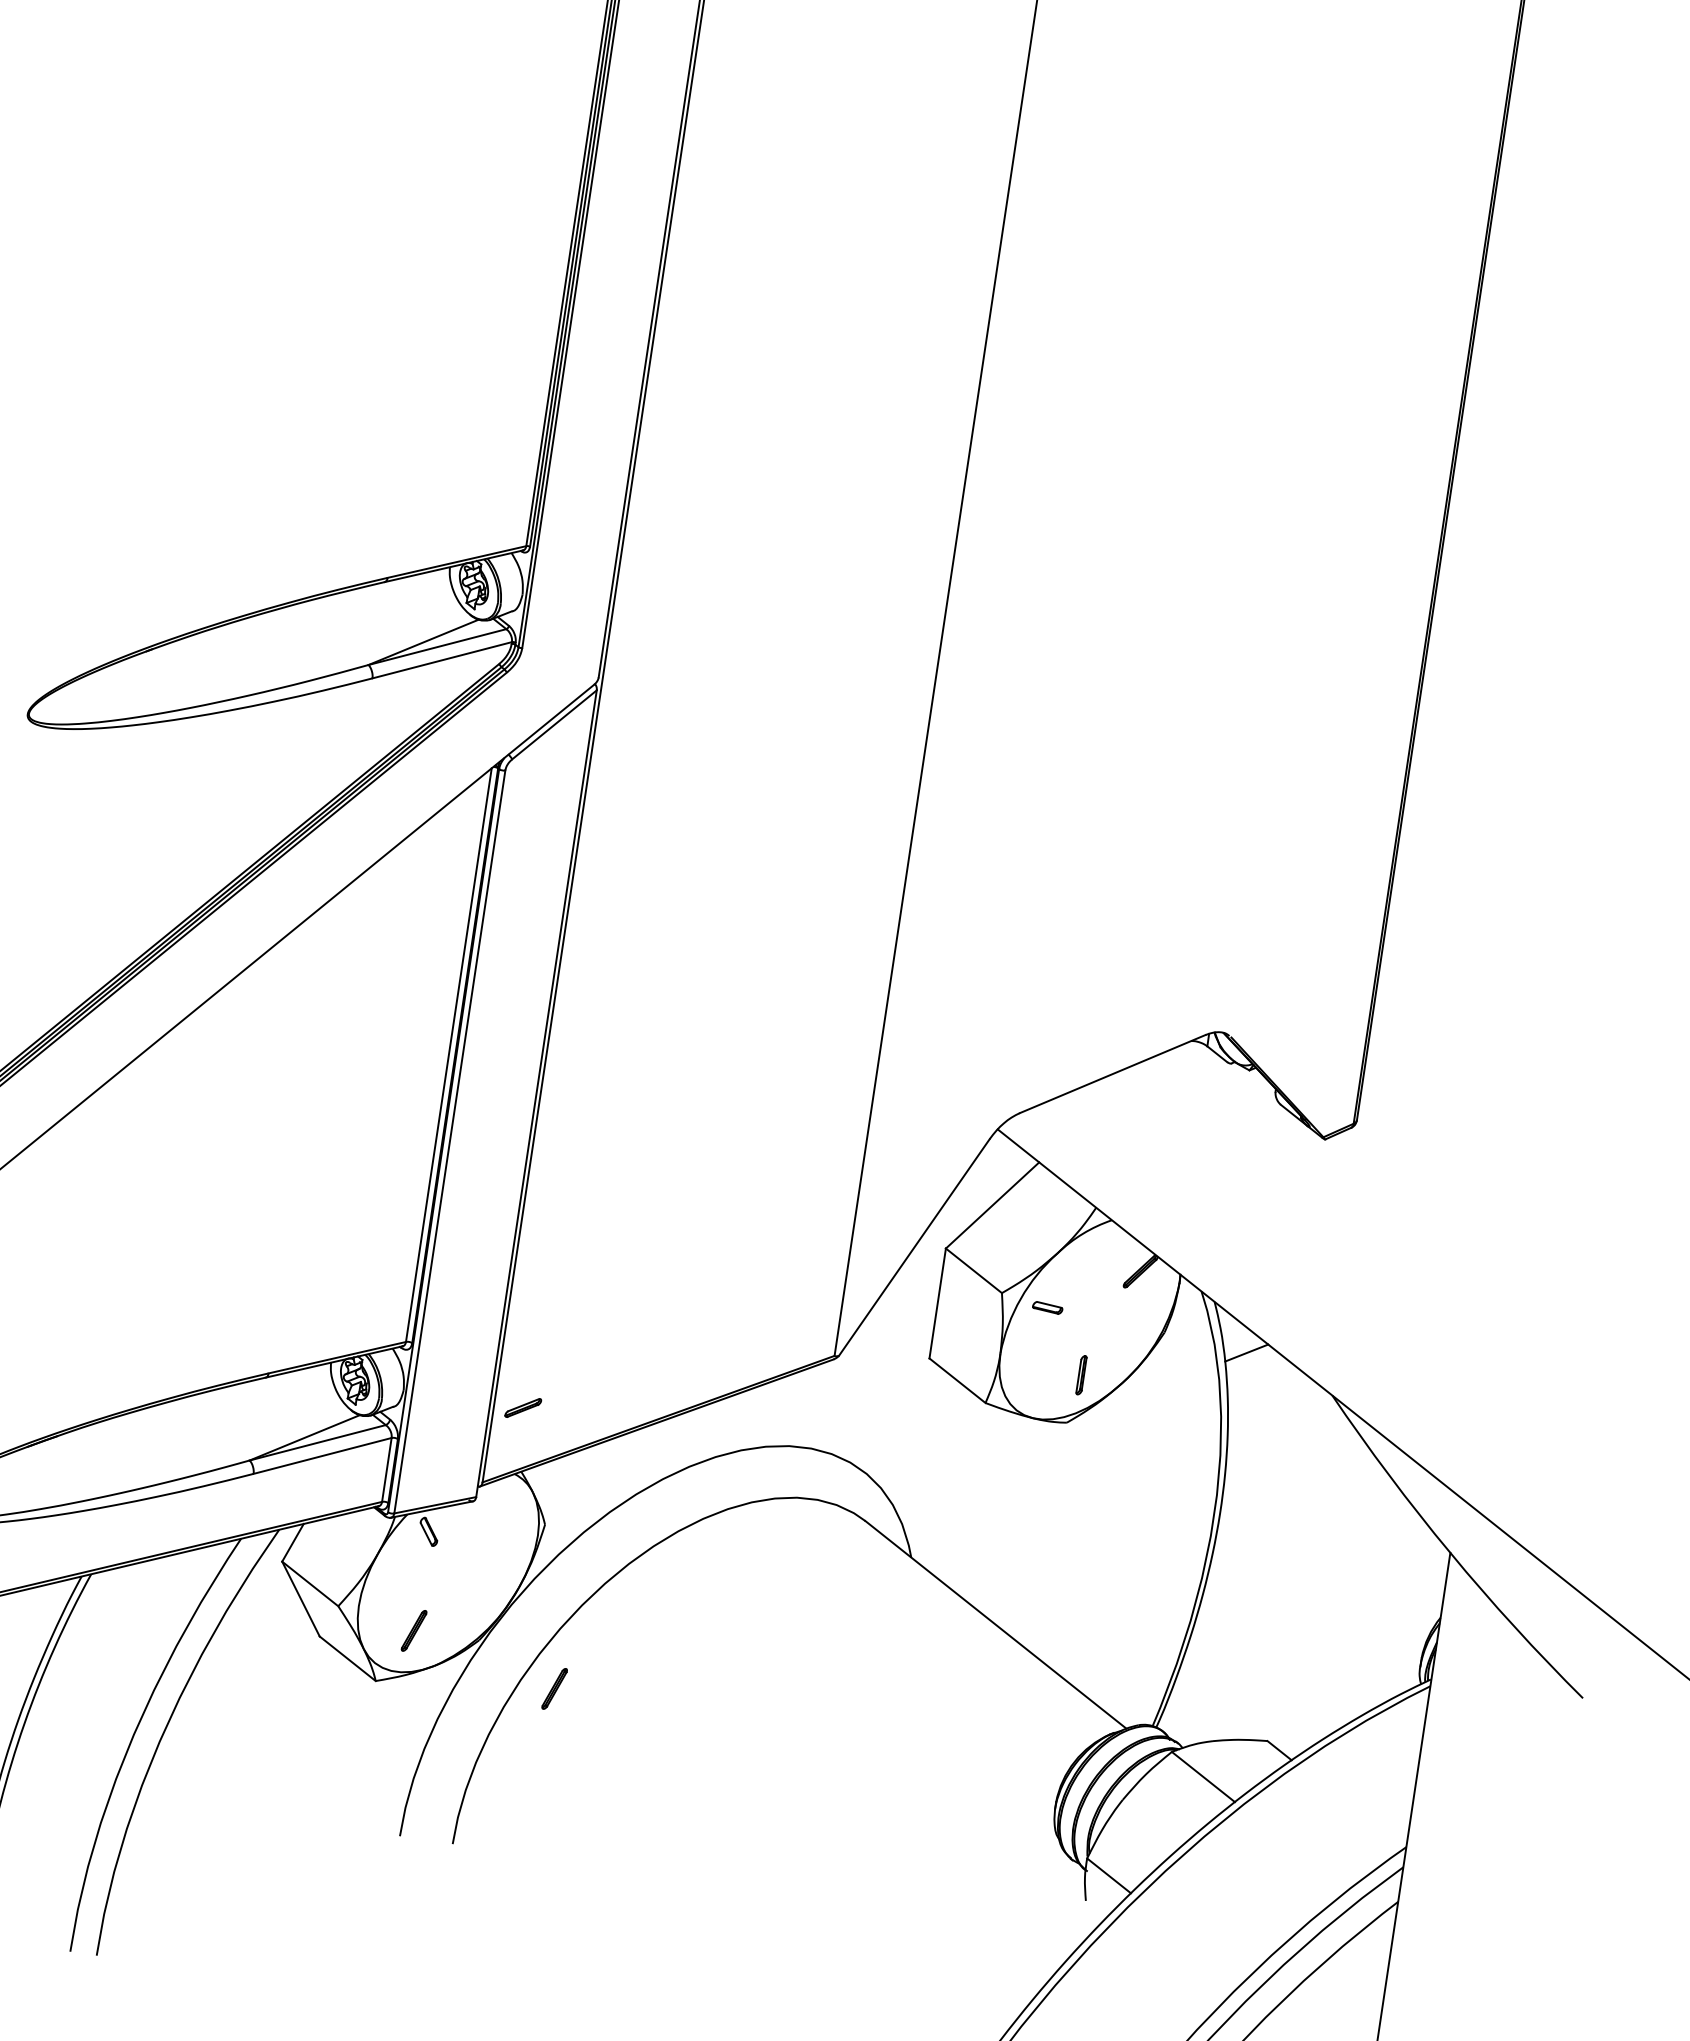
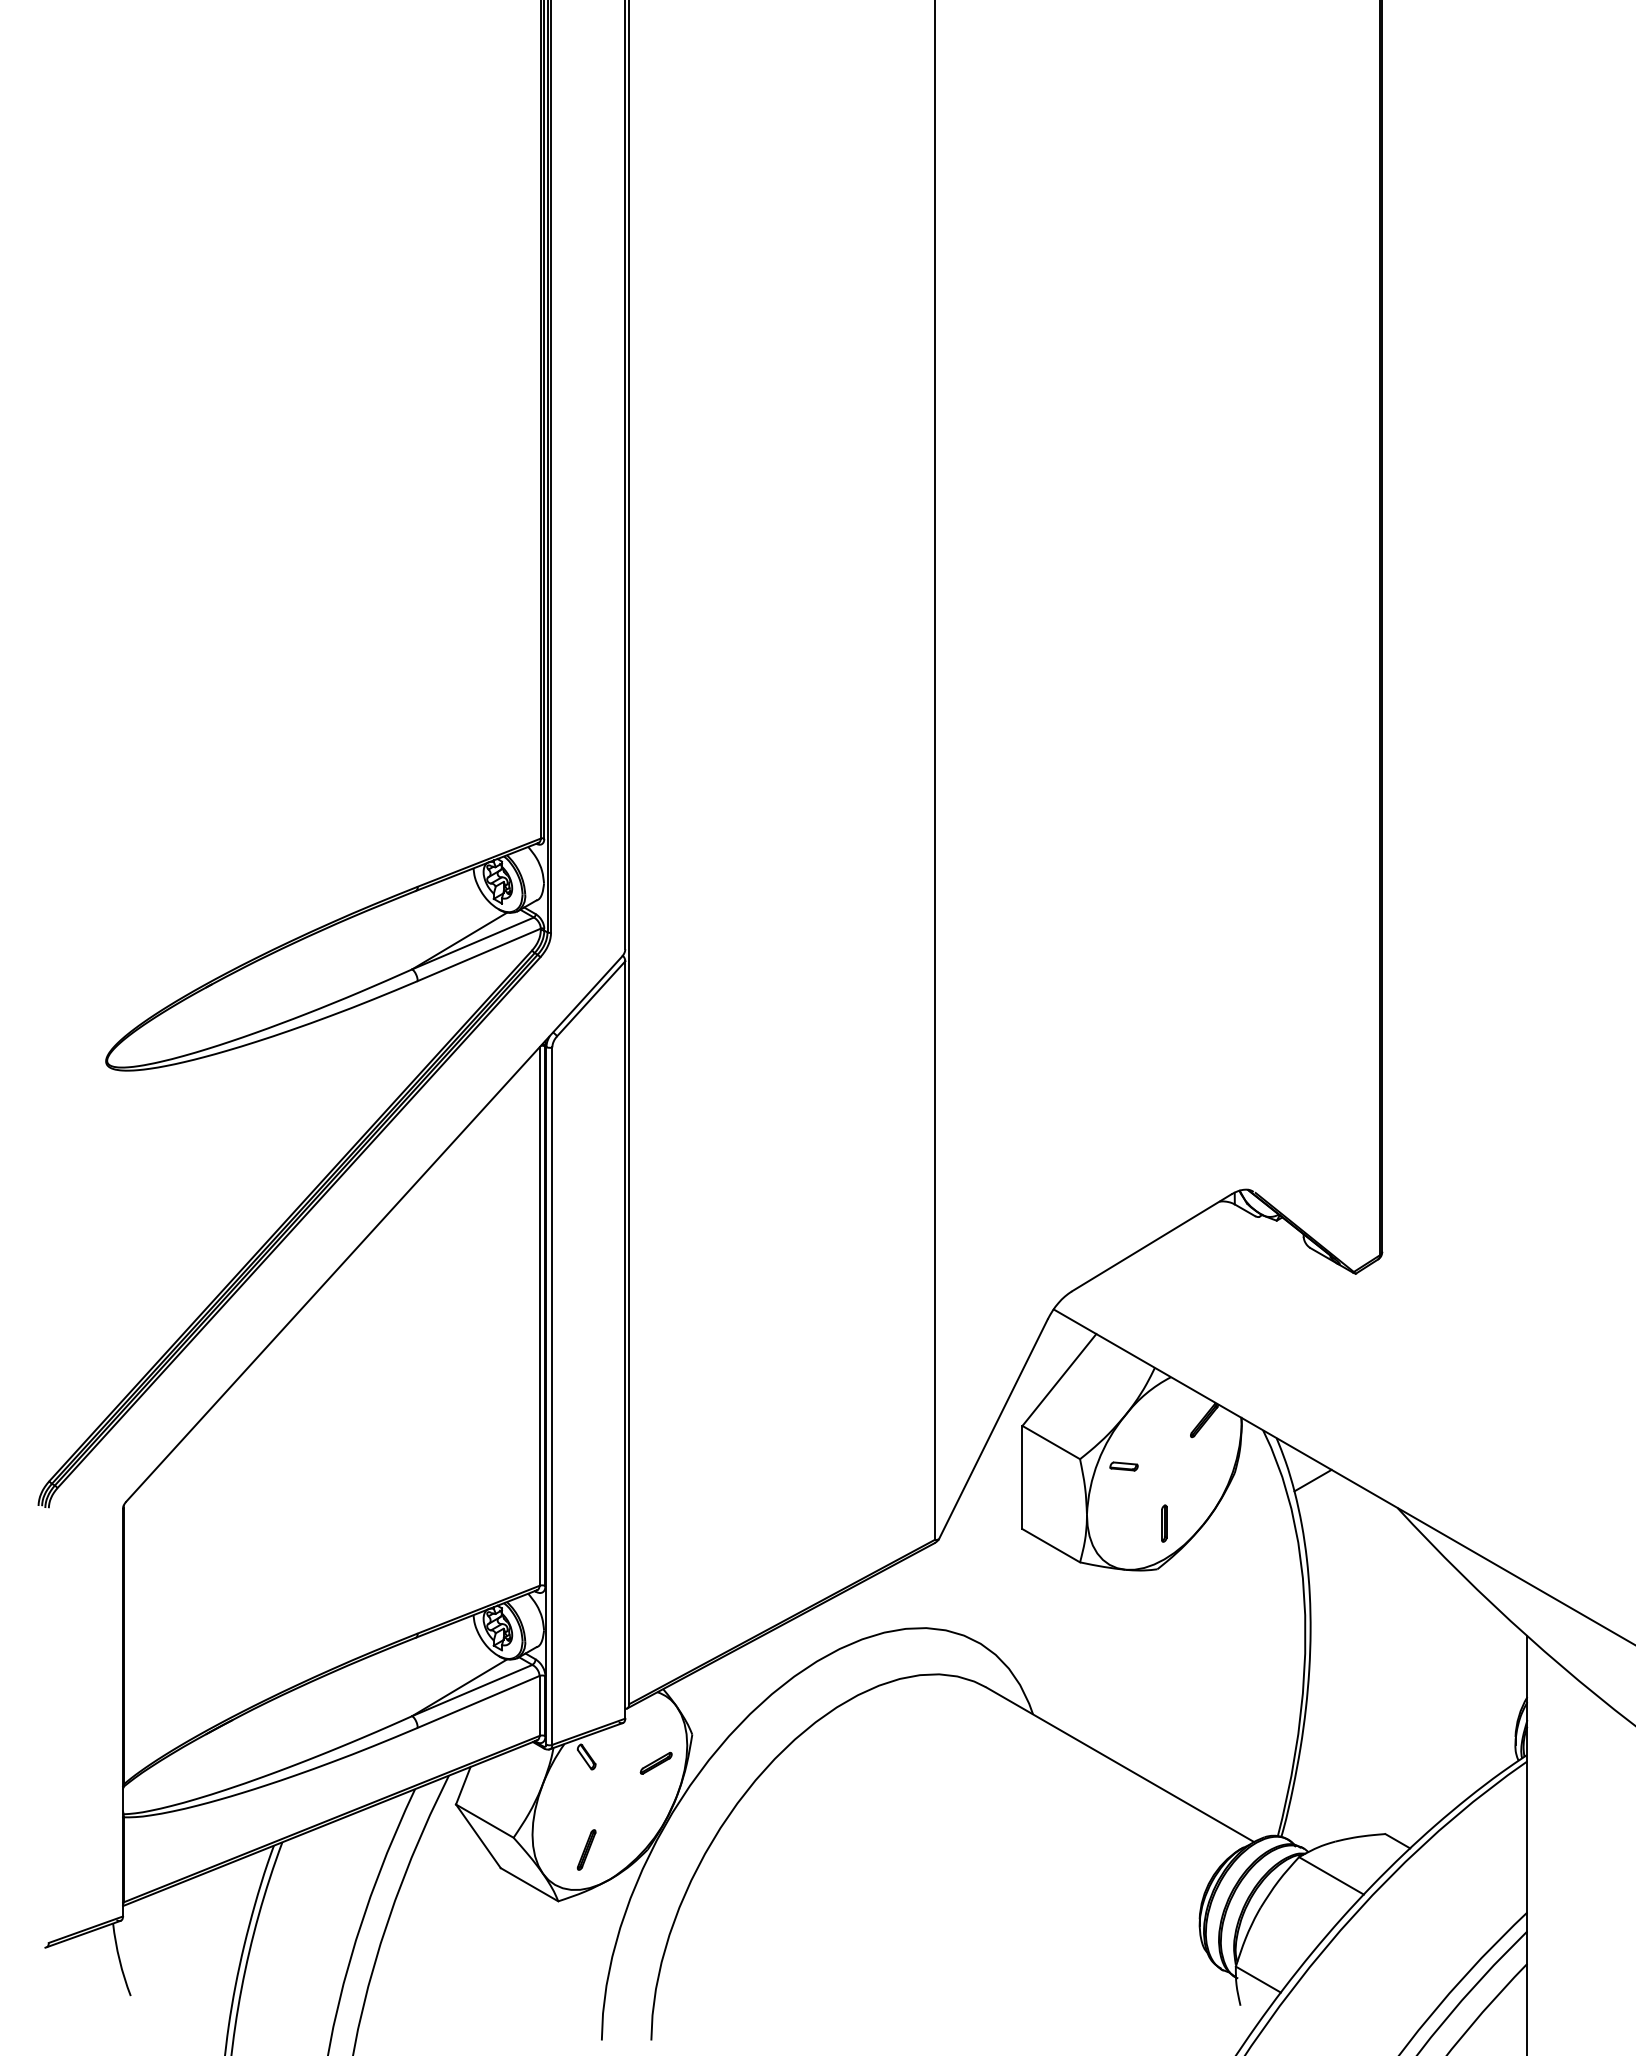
part: (522, 1406) -> (655, 1762), moved
part: (554, 1688) -> (723, 1883), removed

